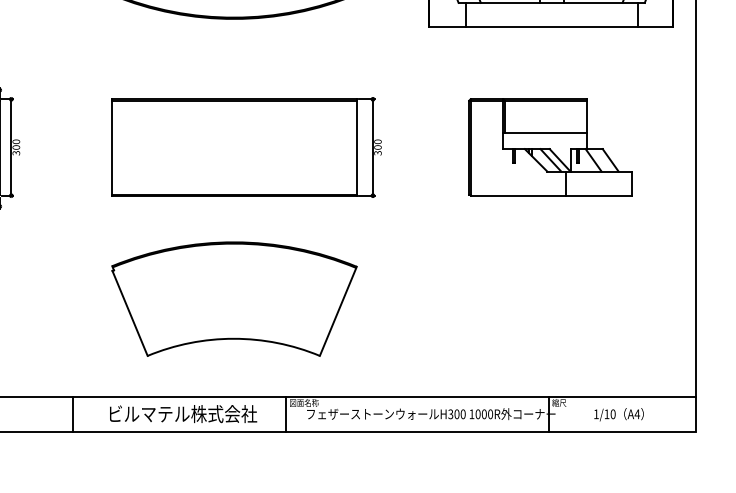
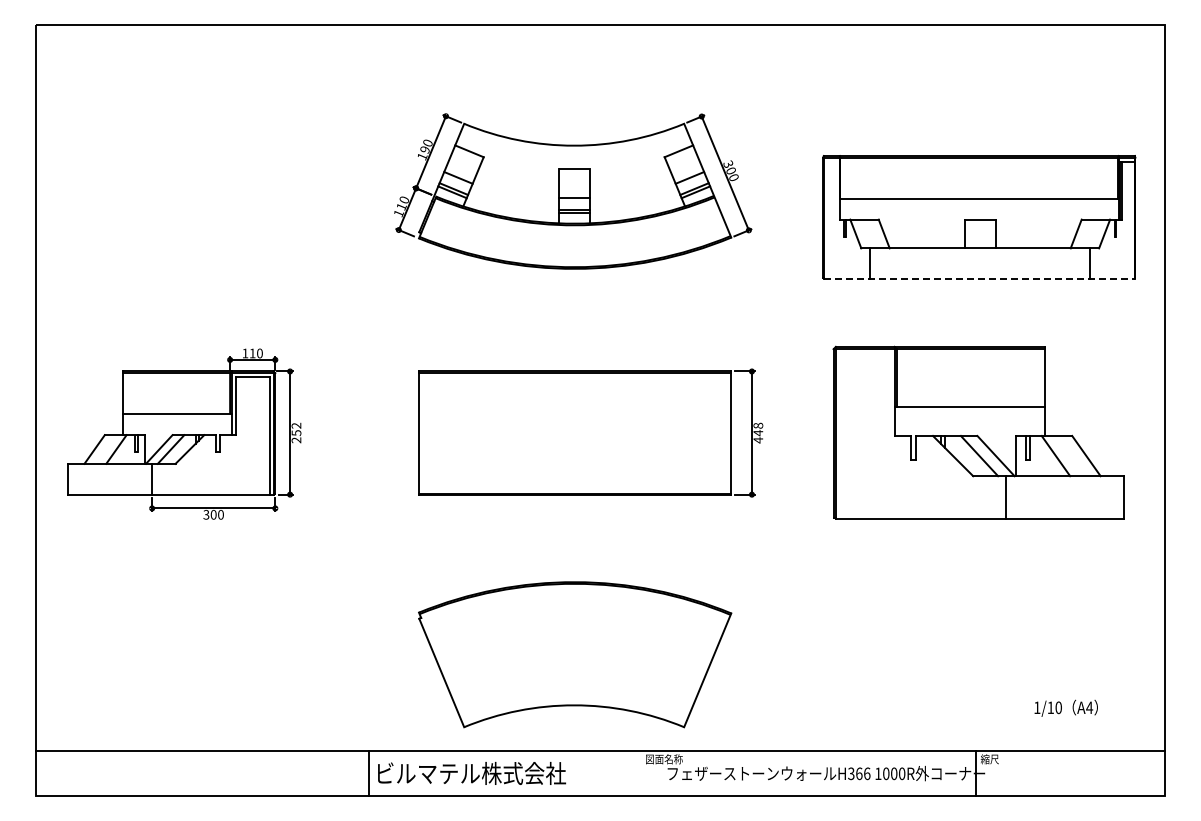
line: (551, 27) -> (979, 279), solid -> dashed
text: (16, 147) -> (296, 432), 300 -> 252
text: (378, 147) -> (758, 432), 300 -> 448
part: (550, 147) -> (978, 432), size x1.4
part: (234, 298) -> (575, 654), moved
text: (183, 414) -> (472, 773), moved
line: (286, 414) -> (641, 773), removed
text: (460, 414) -> (863, 773), H300 -> H366
text: (618, 414) -> (1065, 707), moved

